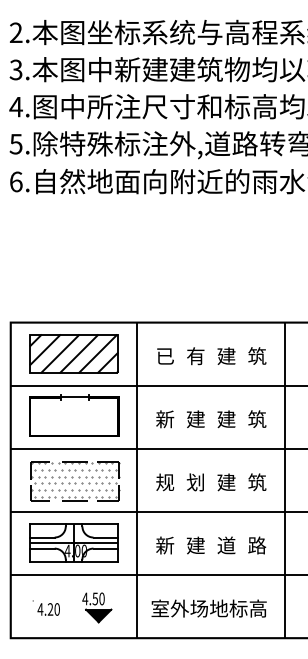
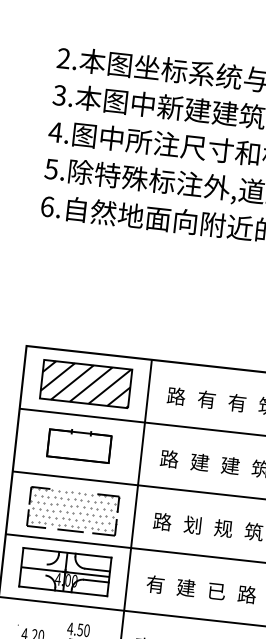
text: (165, 356) -> (176, 396), 已 -> 路
text: (226, 356) -> (237, 403), 建 -> 有
part: (74, 415) -> (79, 445), size x0.7
text: (165, 419) -> (169, 459), 新 -> 路
line: (75, 462) -> (75, 492), removed
text: (165, 482) -> (162, 521), 规 -> 路
text: (226, 482) -> (223, 528), 建 -> 规
line: (41, 537) -> (33, 562), removed
text: (165, 545) -> (155, 584), 新 -> 有
text: (226, 545) -> (216, 591), 道 -> 已
line: (41, 548) -> (32, 573), removed

